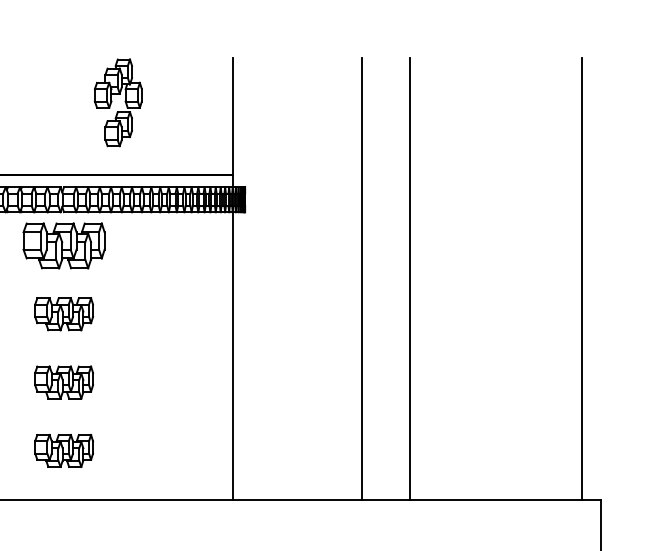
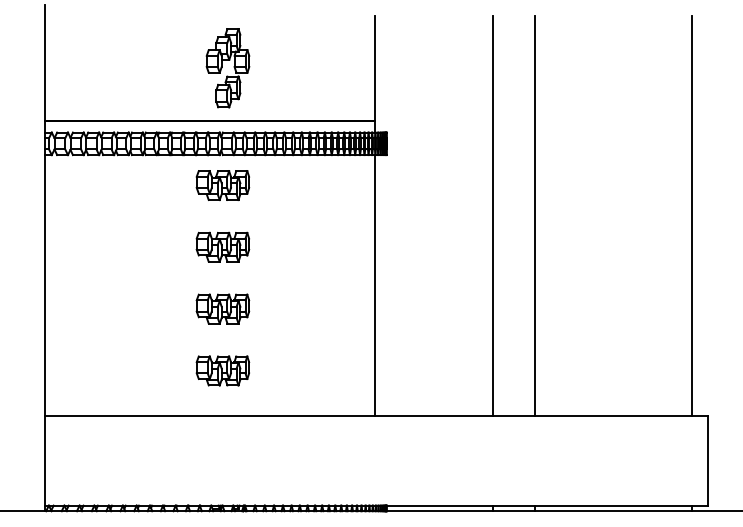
part: (117, 103) -> (227, 68), moved
part: (63, 245) -> (222, 185), size x0.71

